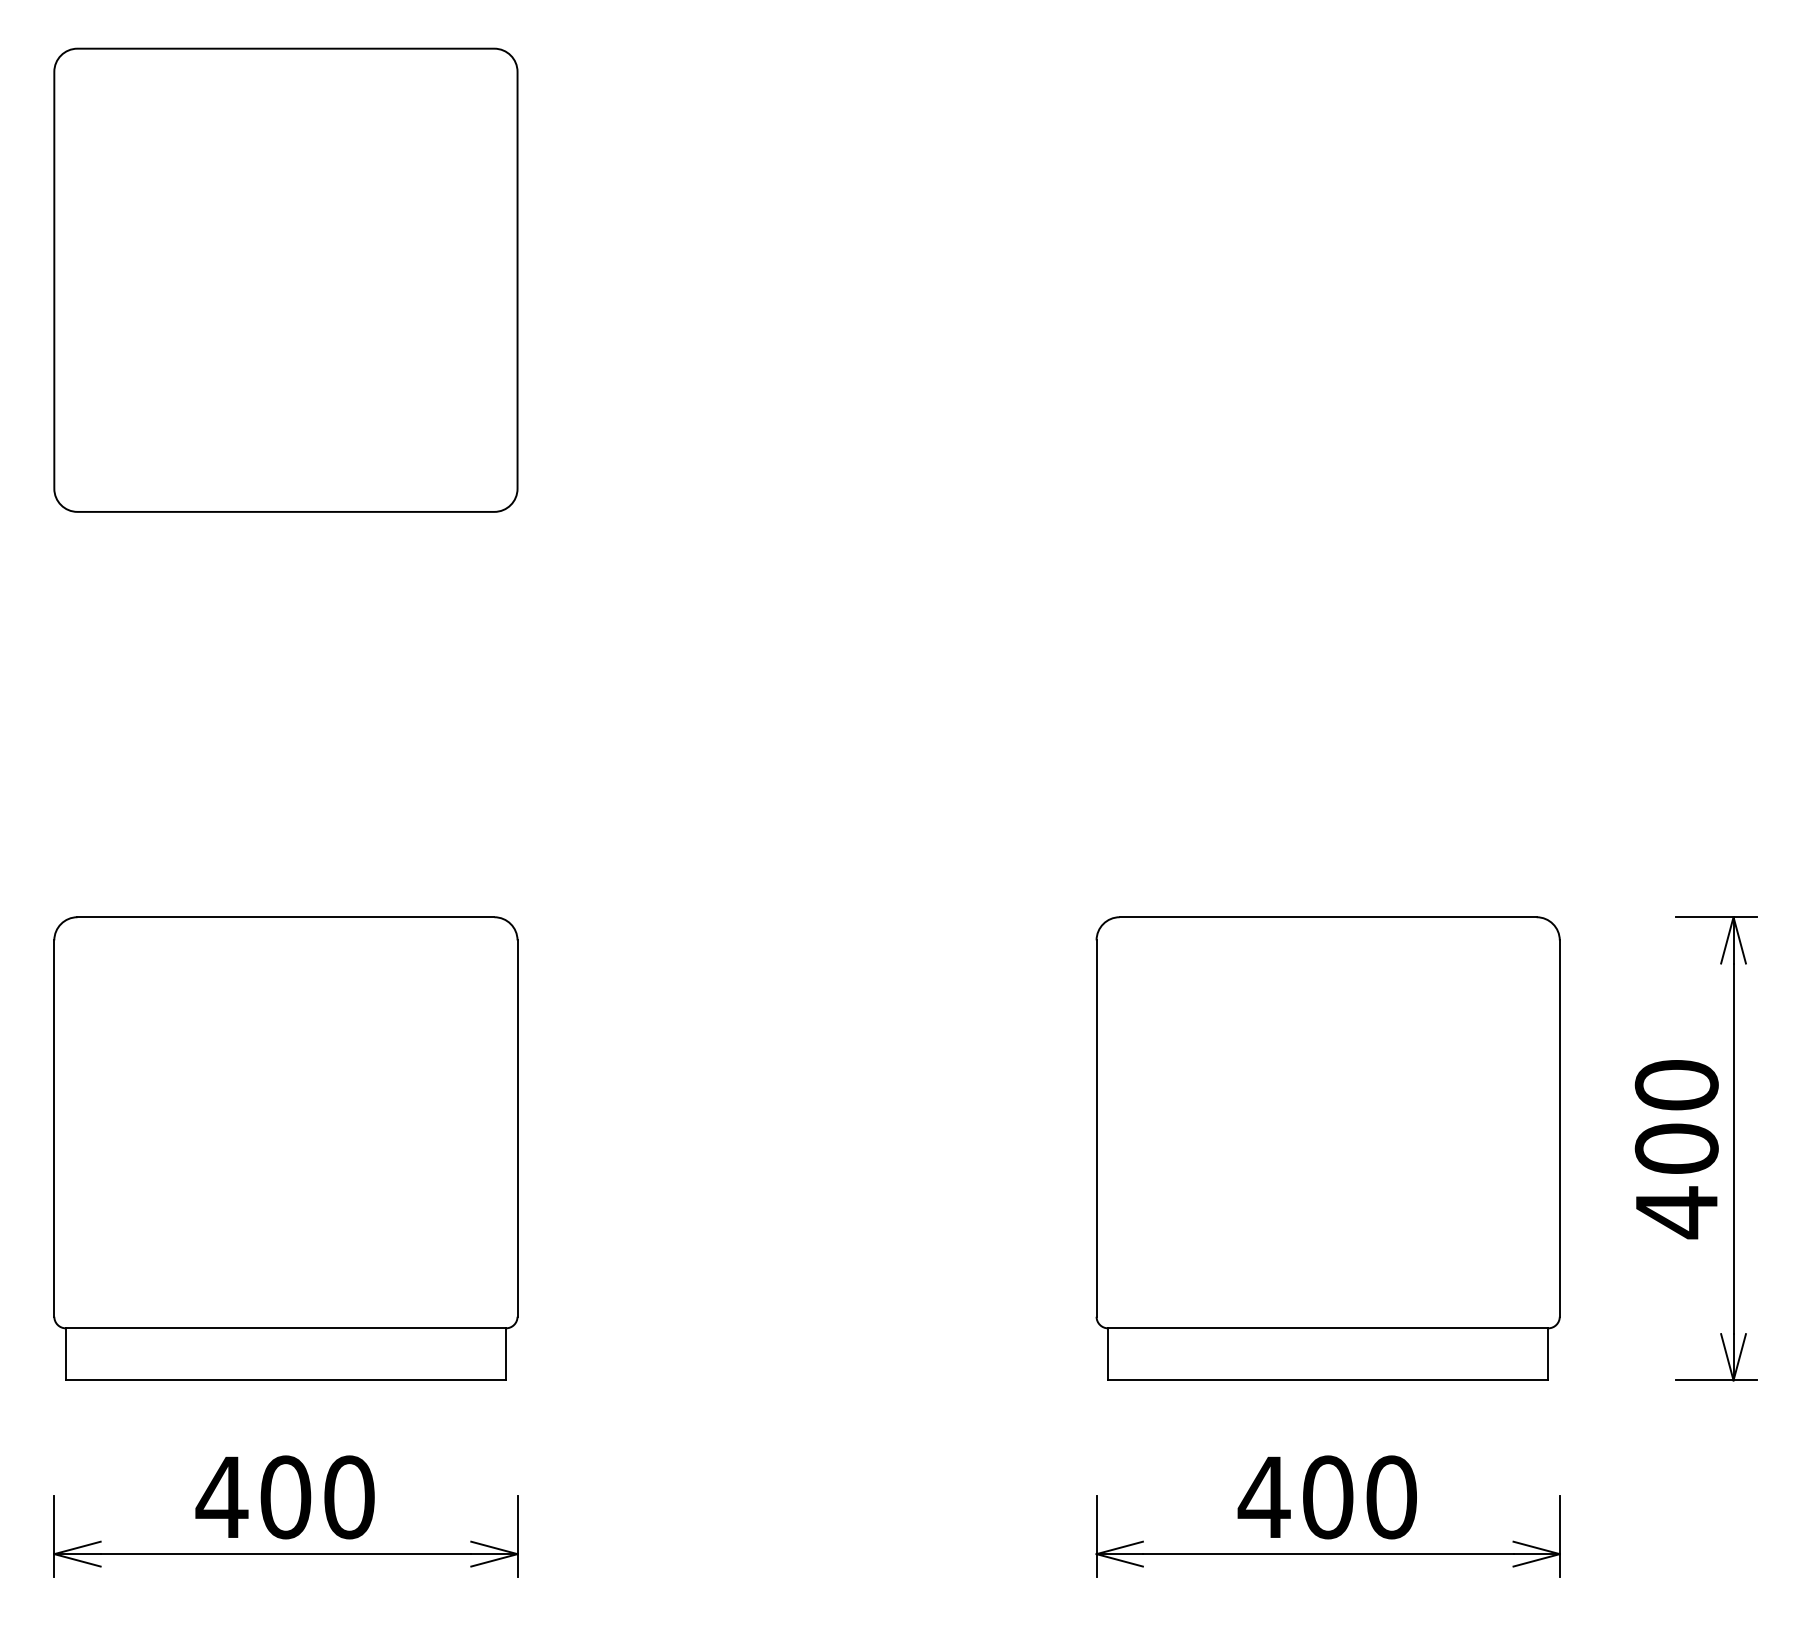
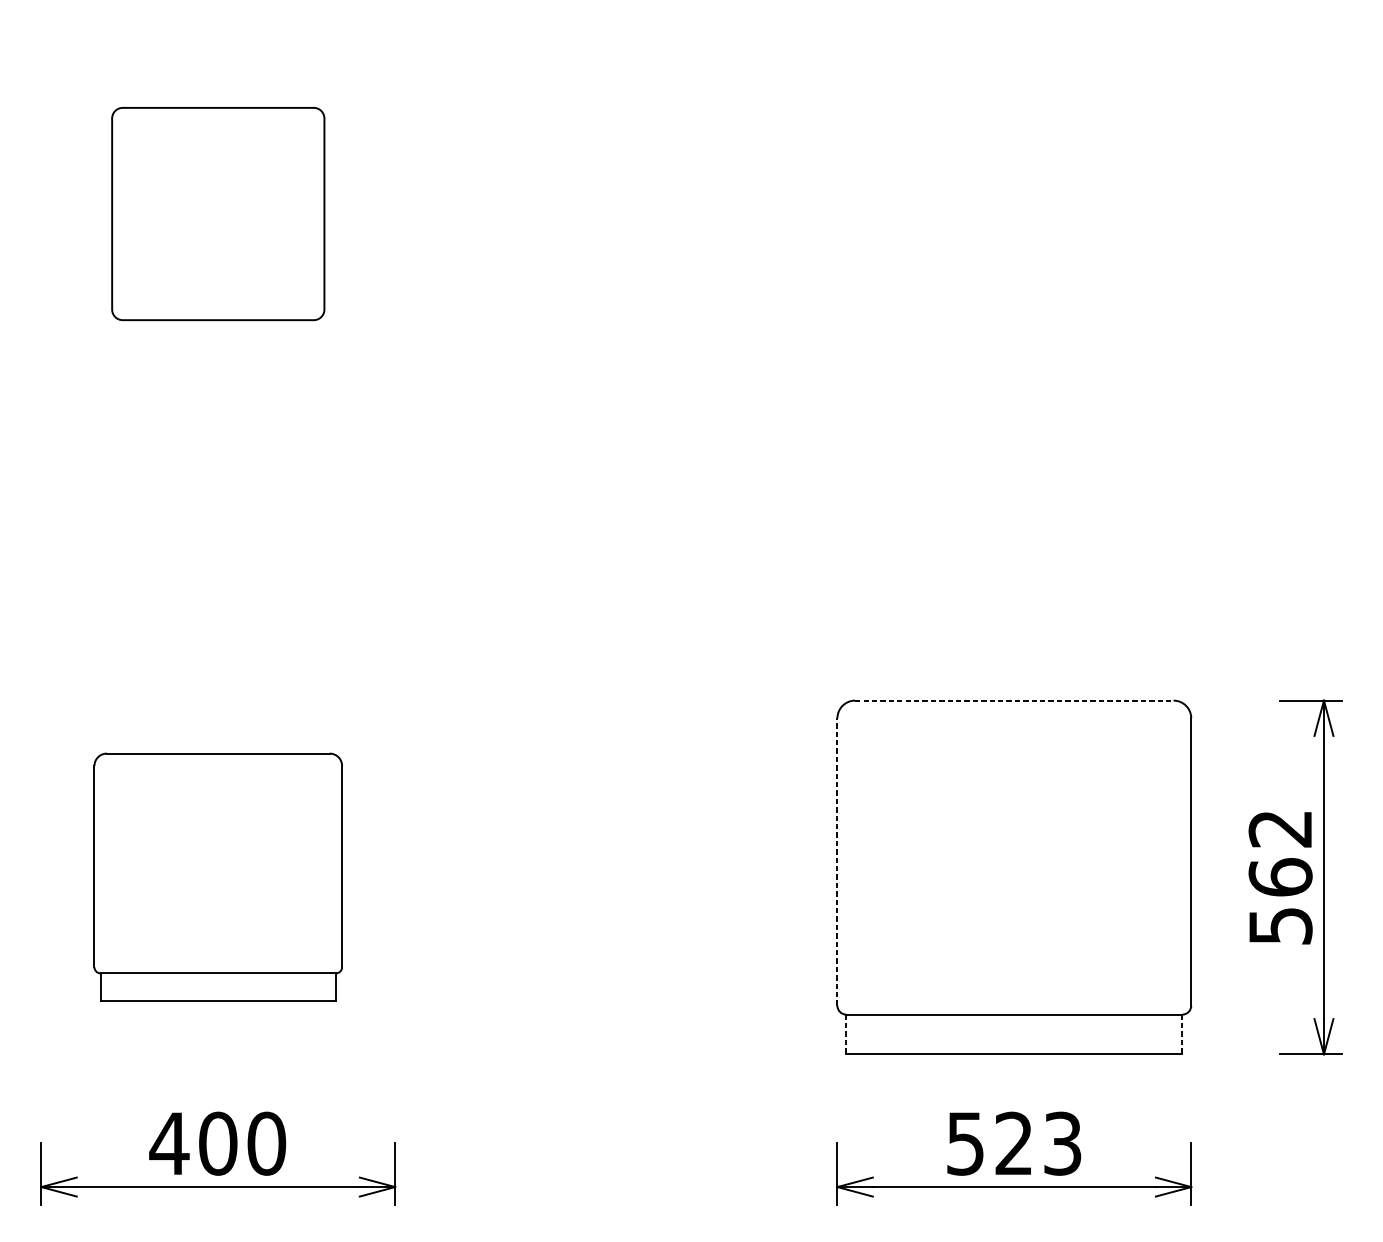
part: (285, 279) -> (217, 213), size x0.6
line: (1328, 917) -> (1014, 700), solid -> dashed
line: (1096, 1128) -> (837, 861), solid -> dashed
part: (285, 1148) -> (217, 877), size x0.7
text: (1676, 1149) -> (1280, 878), 400 -> 562
line: (1108, 1354) -> (846, 1034), solid -> dashed
line: (1548, 1354) -> (1182, 1034), solid -> dashed
text: (1326, 1497) -> (1013, 1143), 400 -> 523

